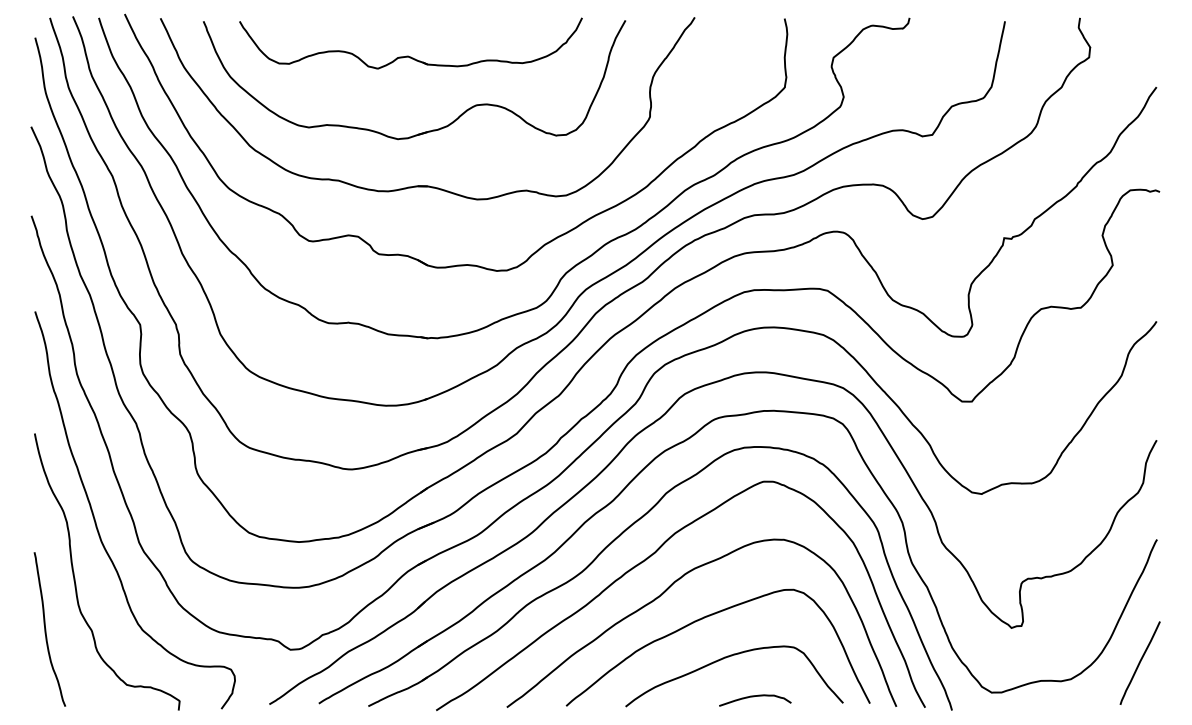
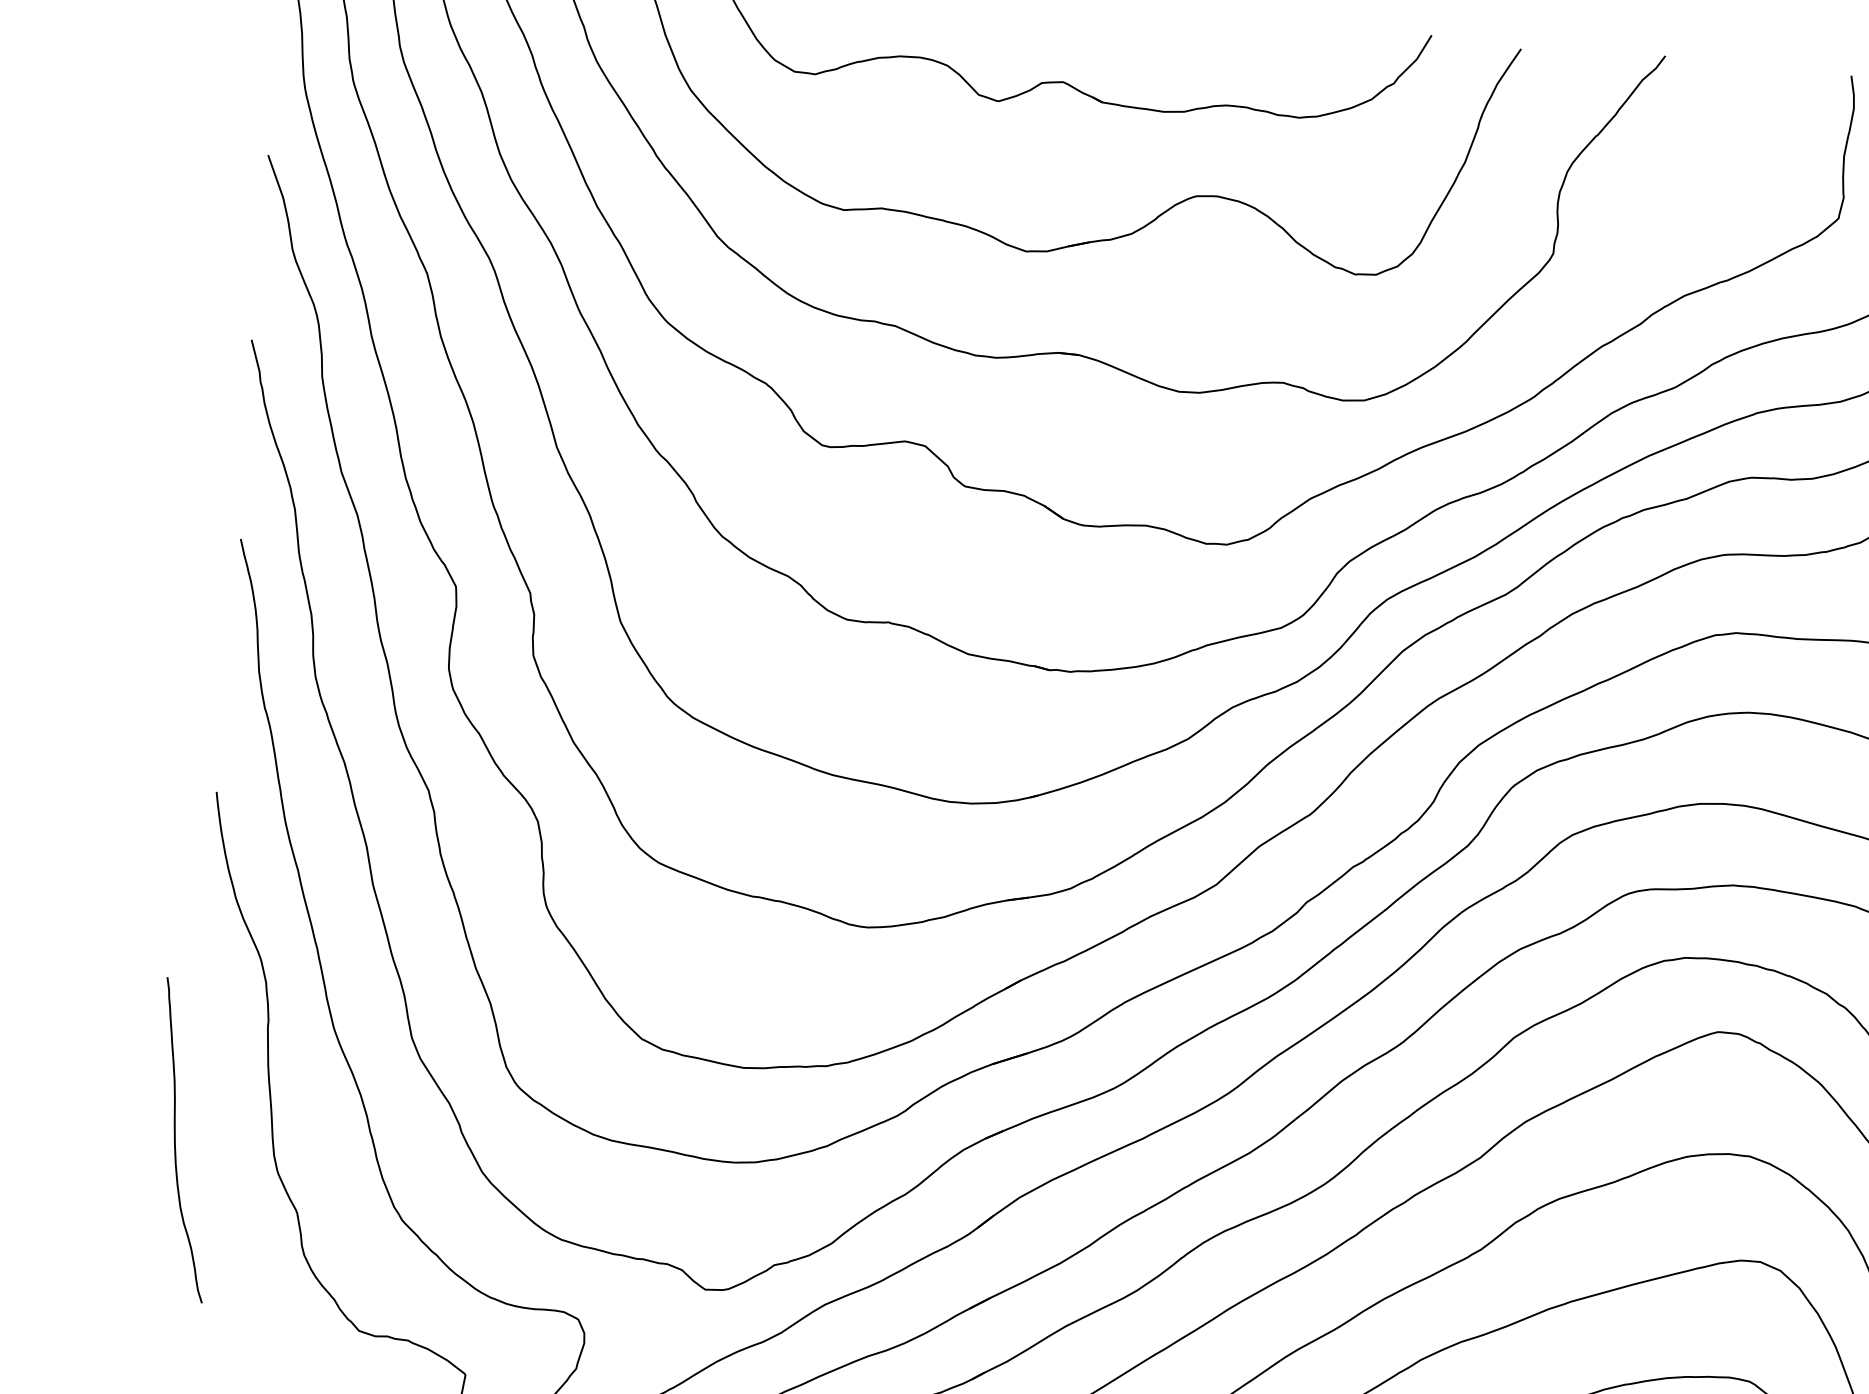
curve: (46, 629) -> (177, 1139), moved

